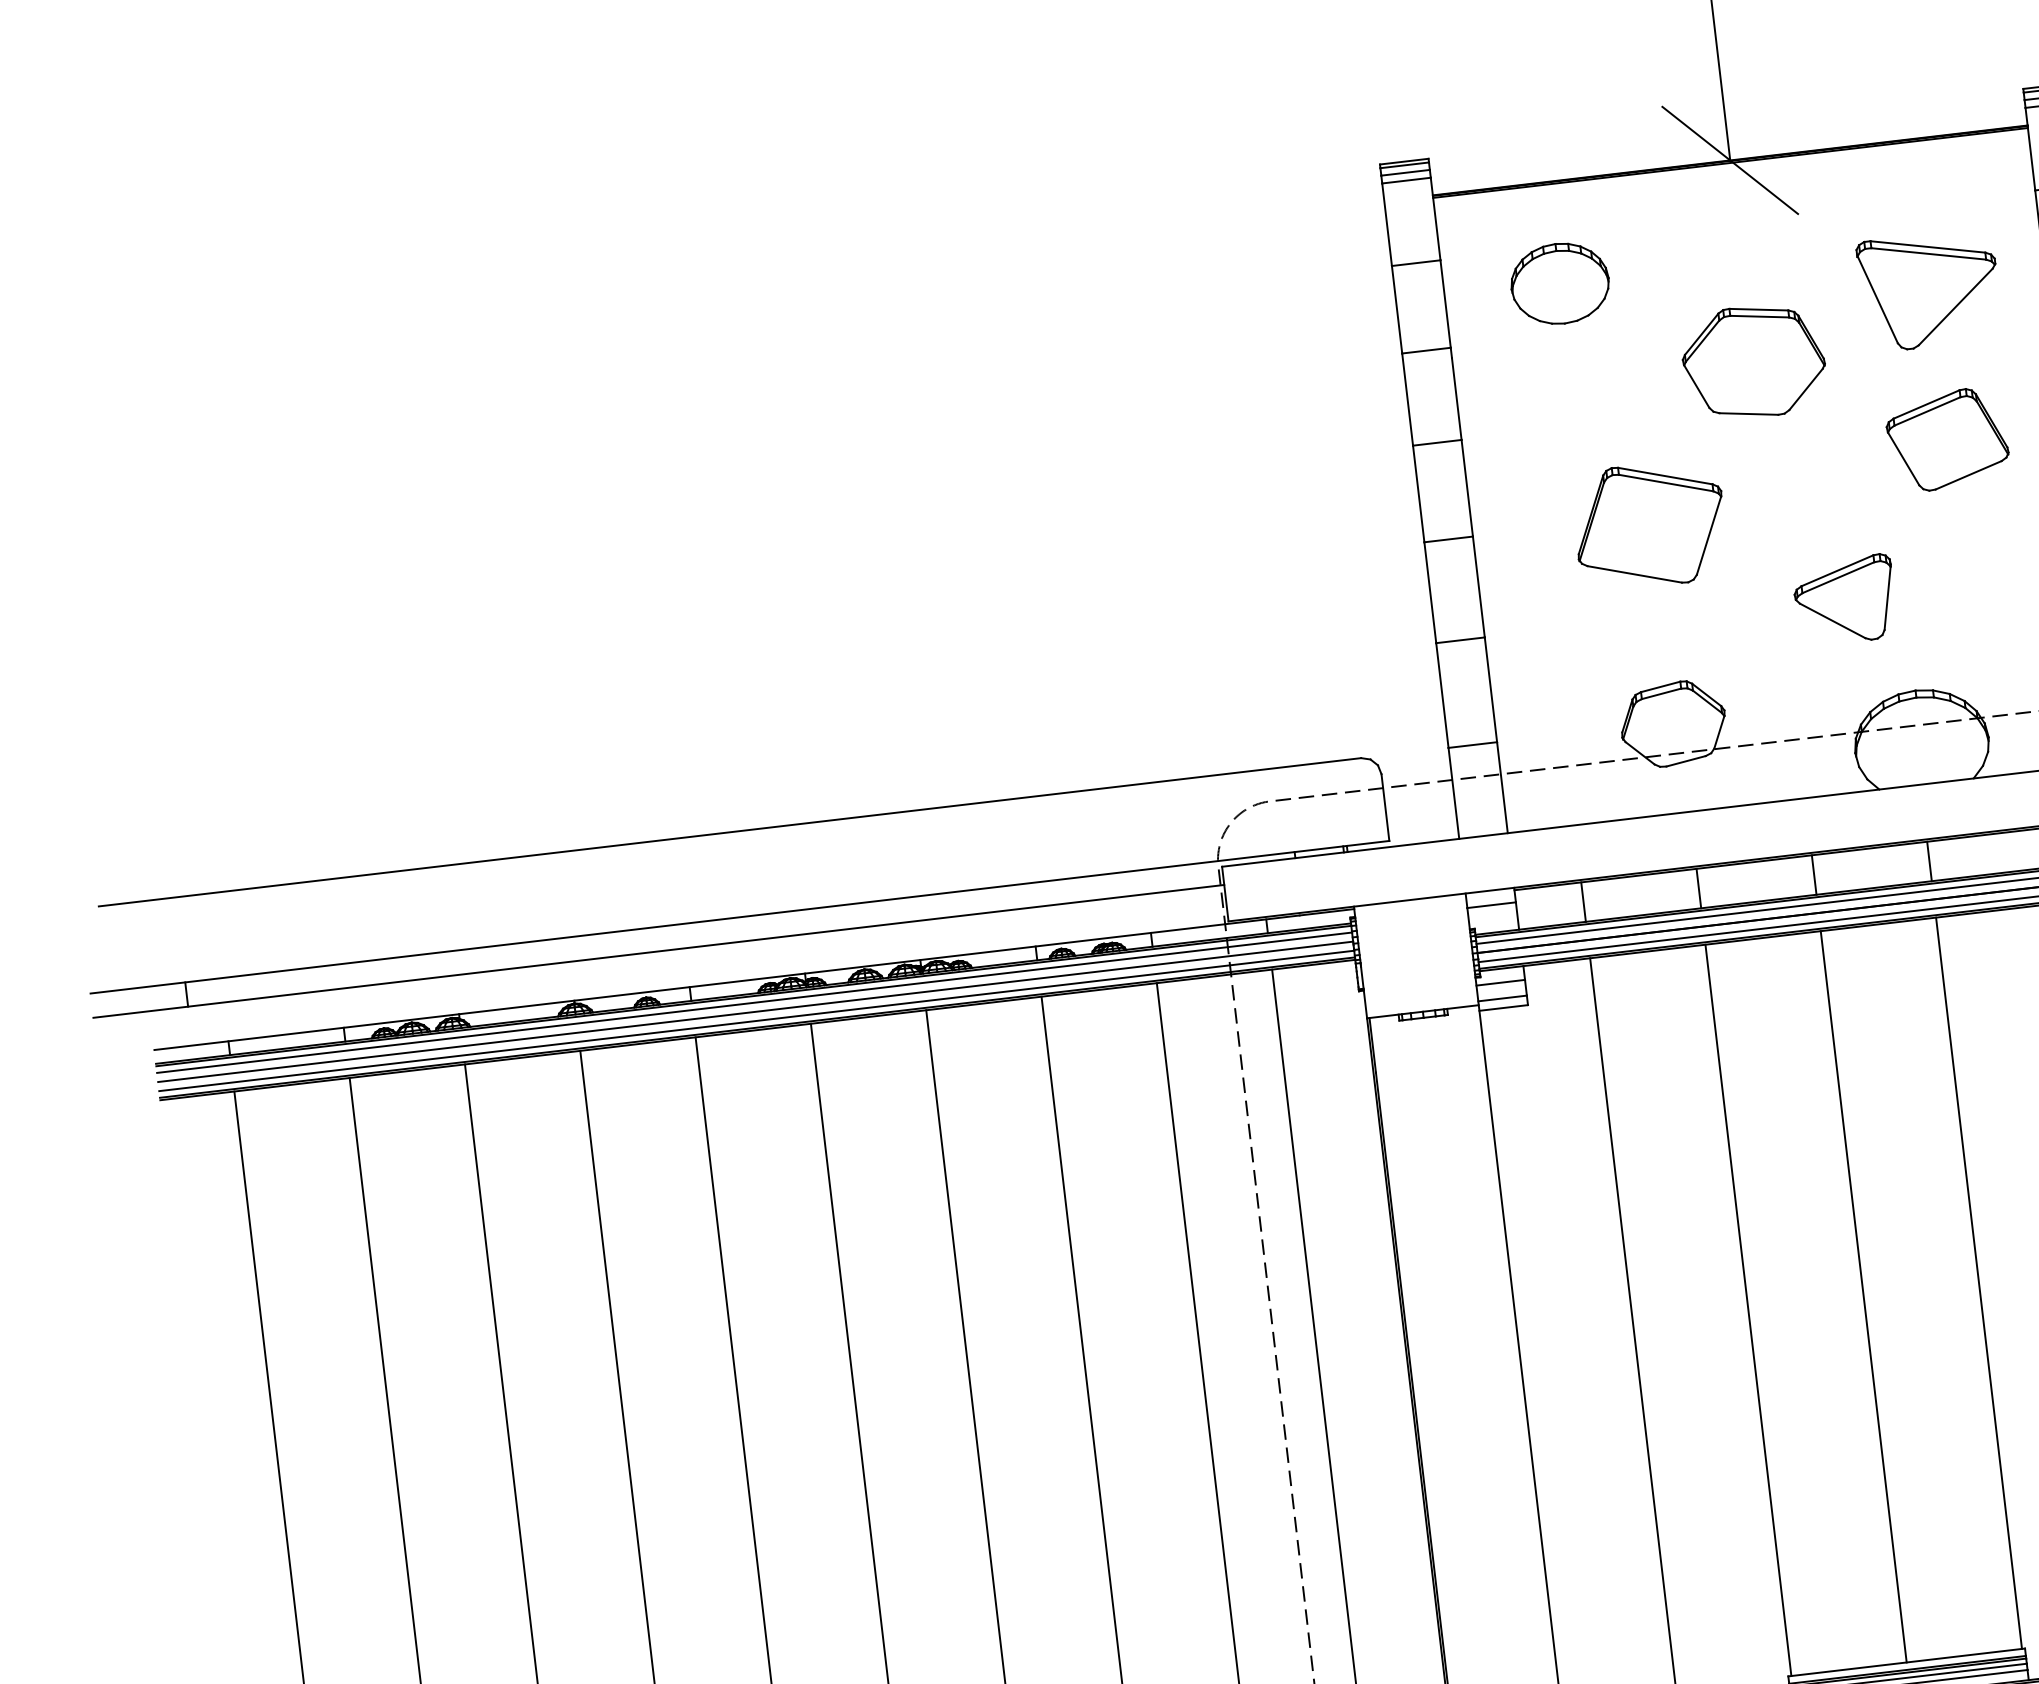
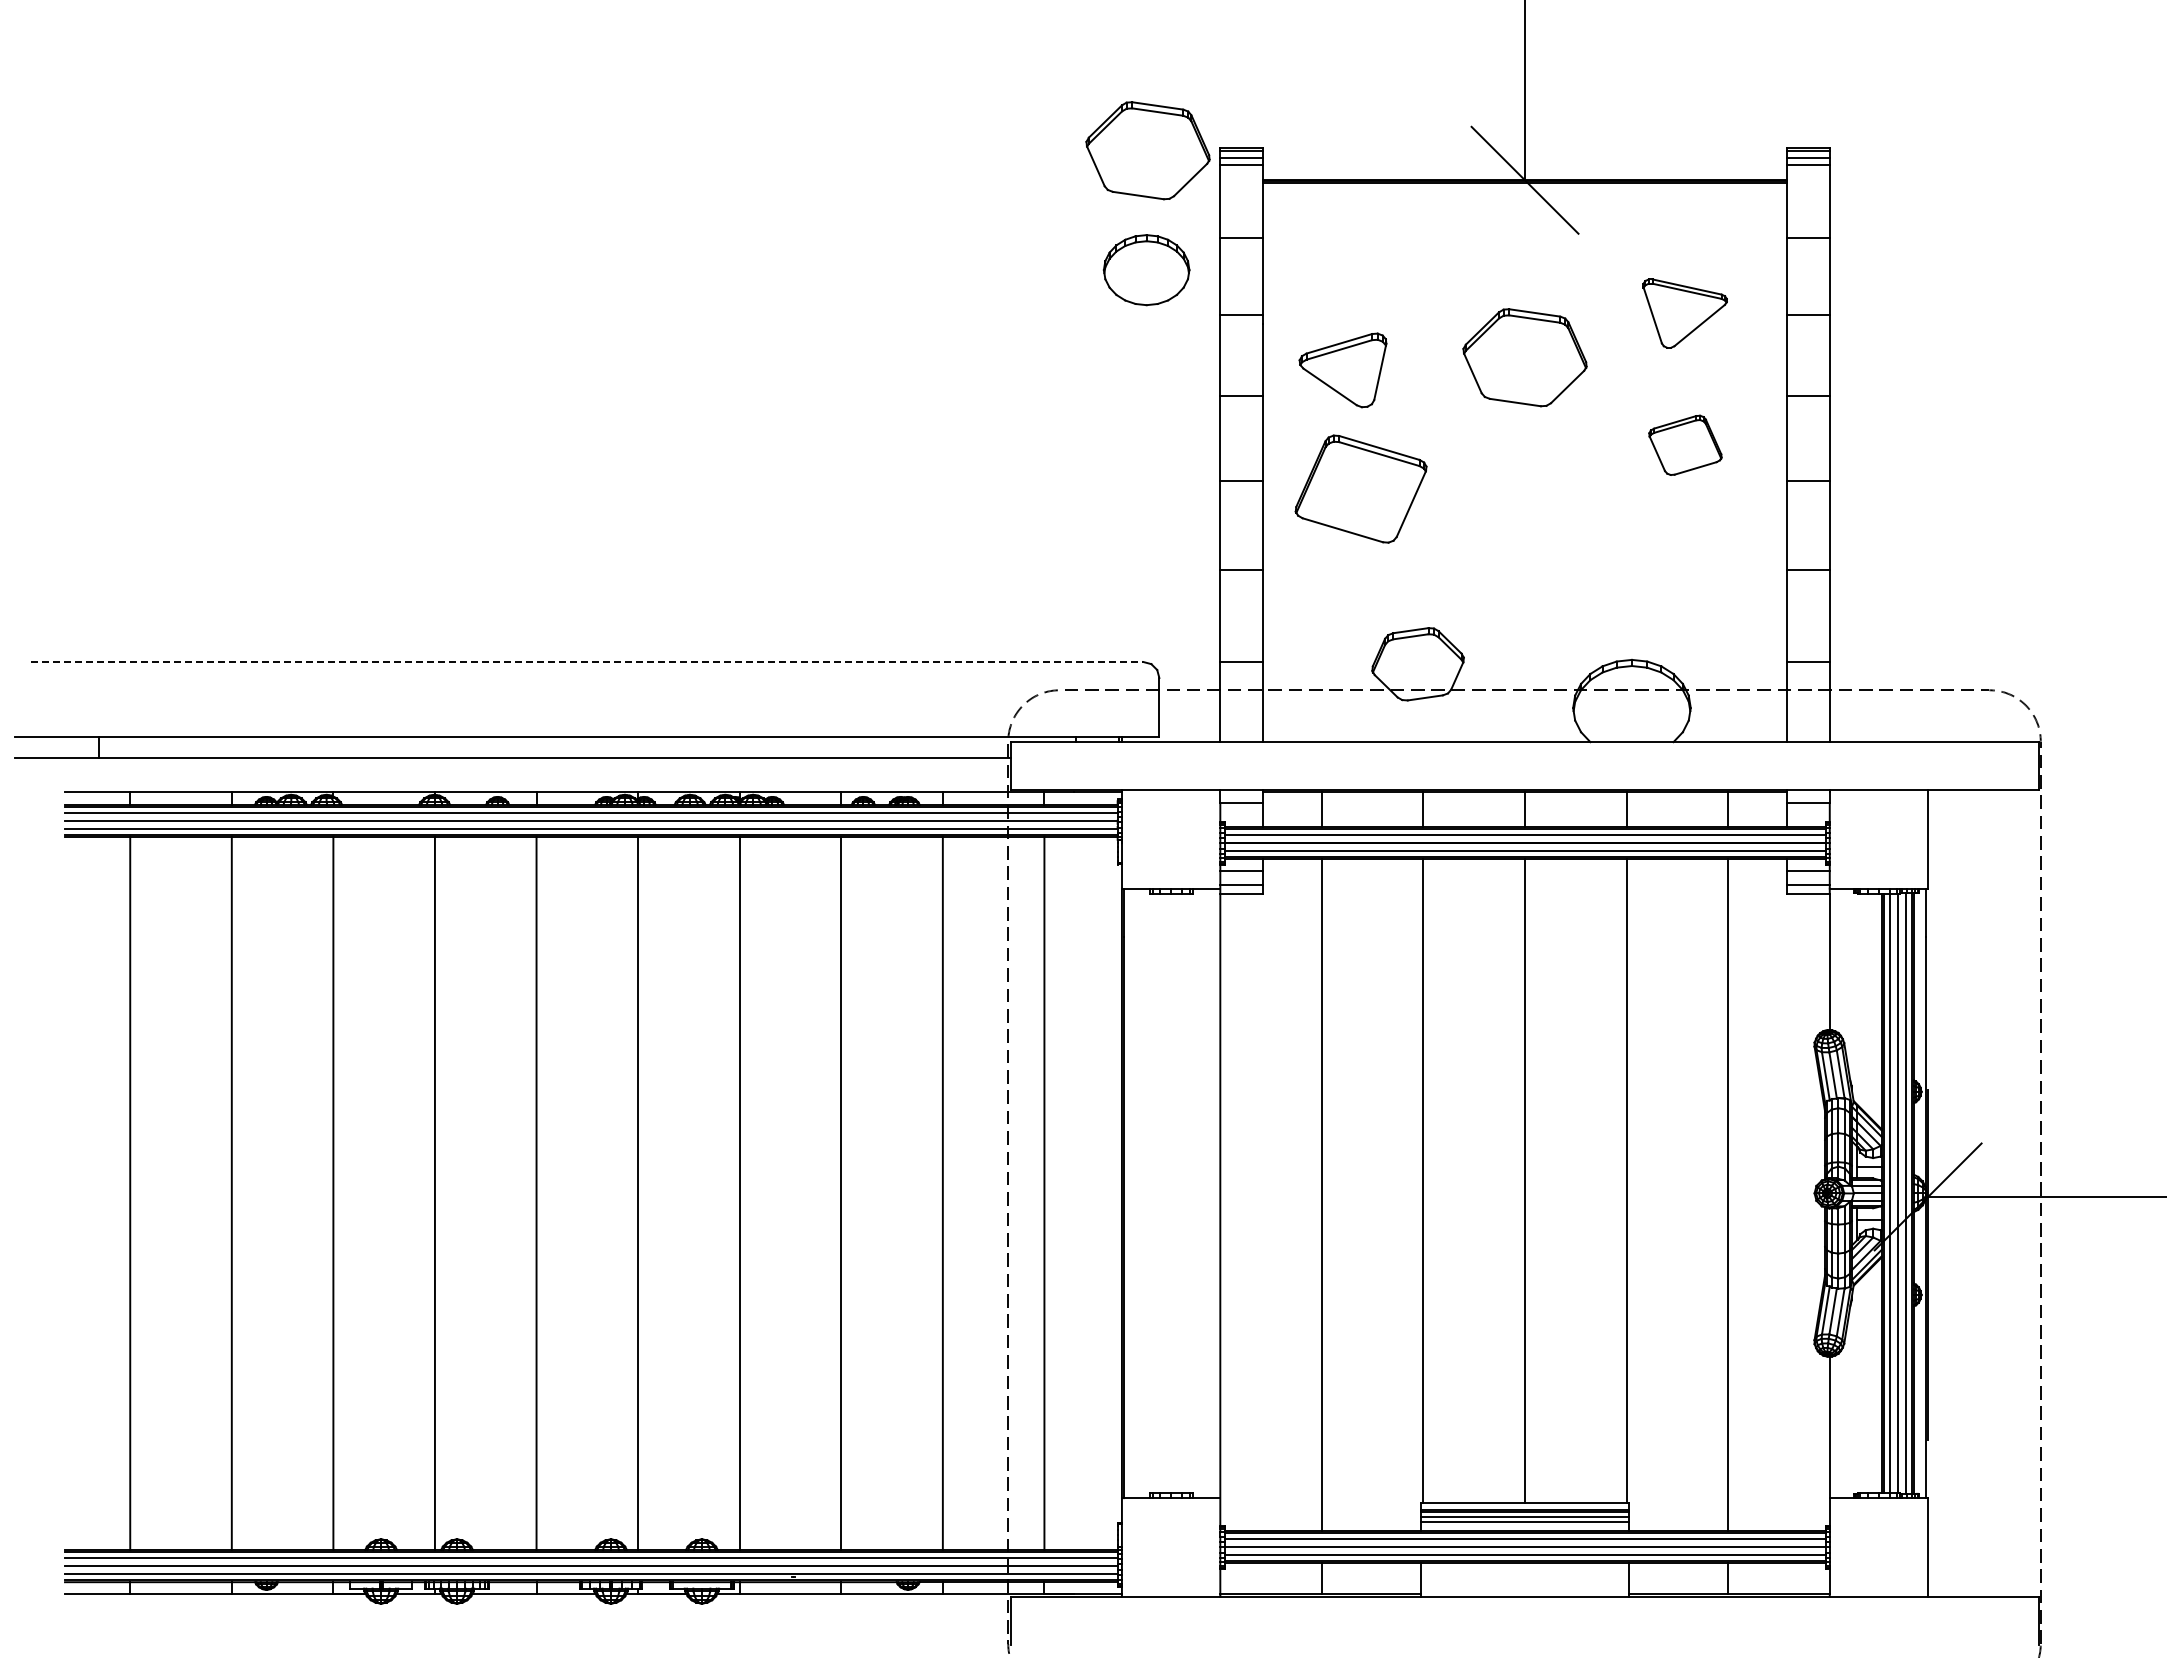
part: (1297, 176) -> (1147, 150), added
part: (1560, 284) -> (1146, 270), moved
part: (1929, 290) -> (1684, 313), size x0.7
part: (1947, 440) -> (1685, 445), size x0.7
part: (1649, 524) -> (1360, 488), moved
part: (1844, 600) -> (1342, 370), moved
line: (730, 831) -> (587, 661), solid -> dashed

